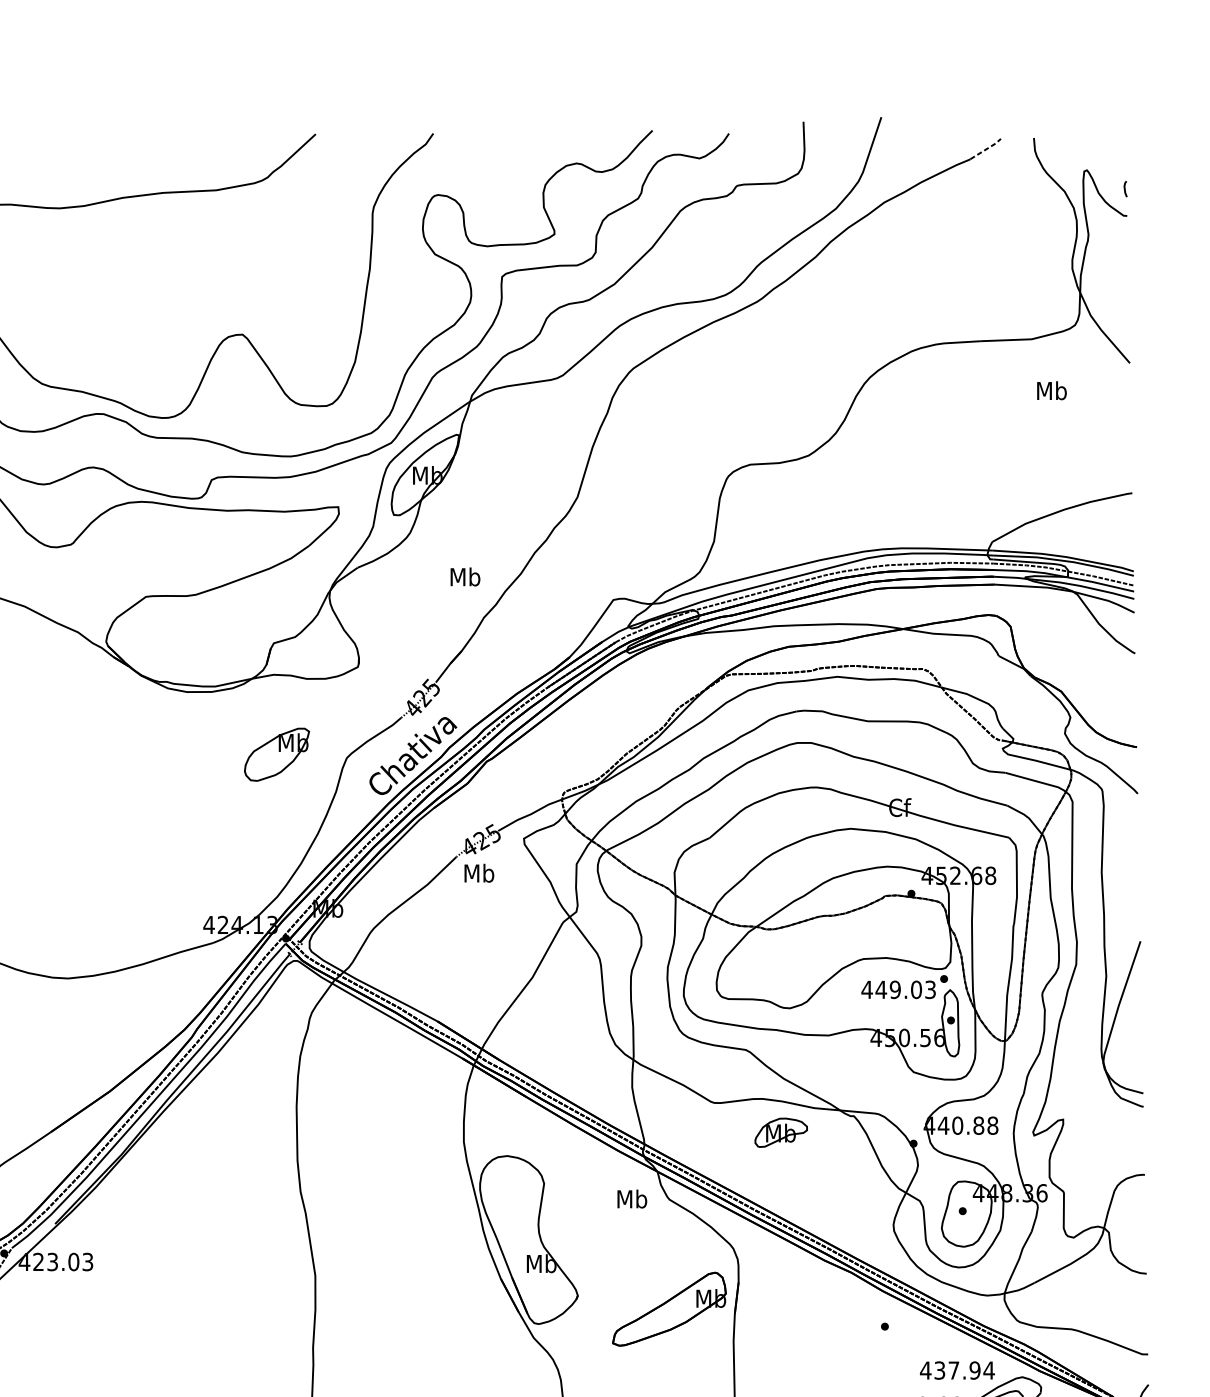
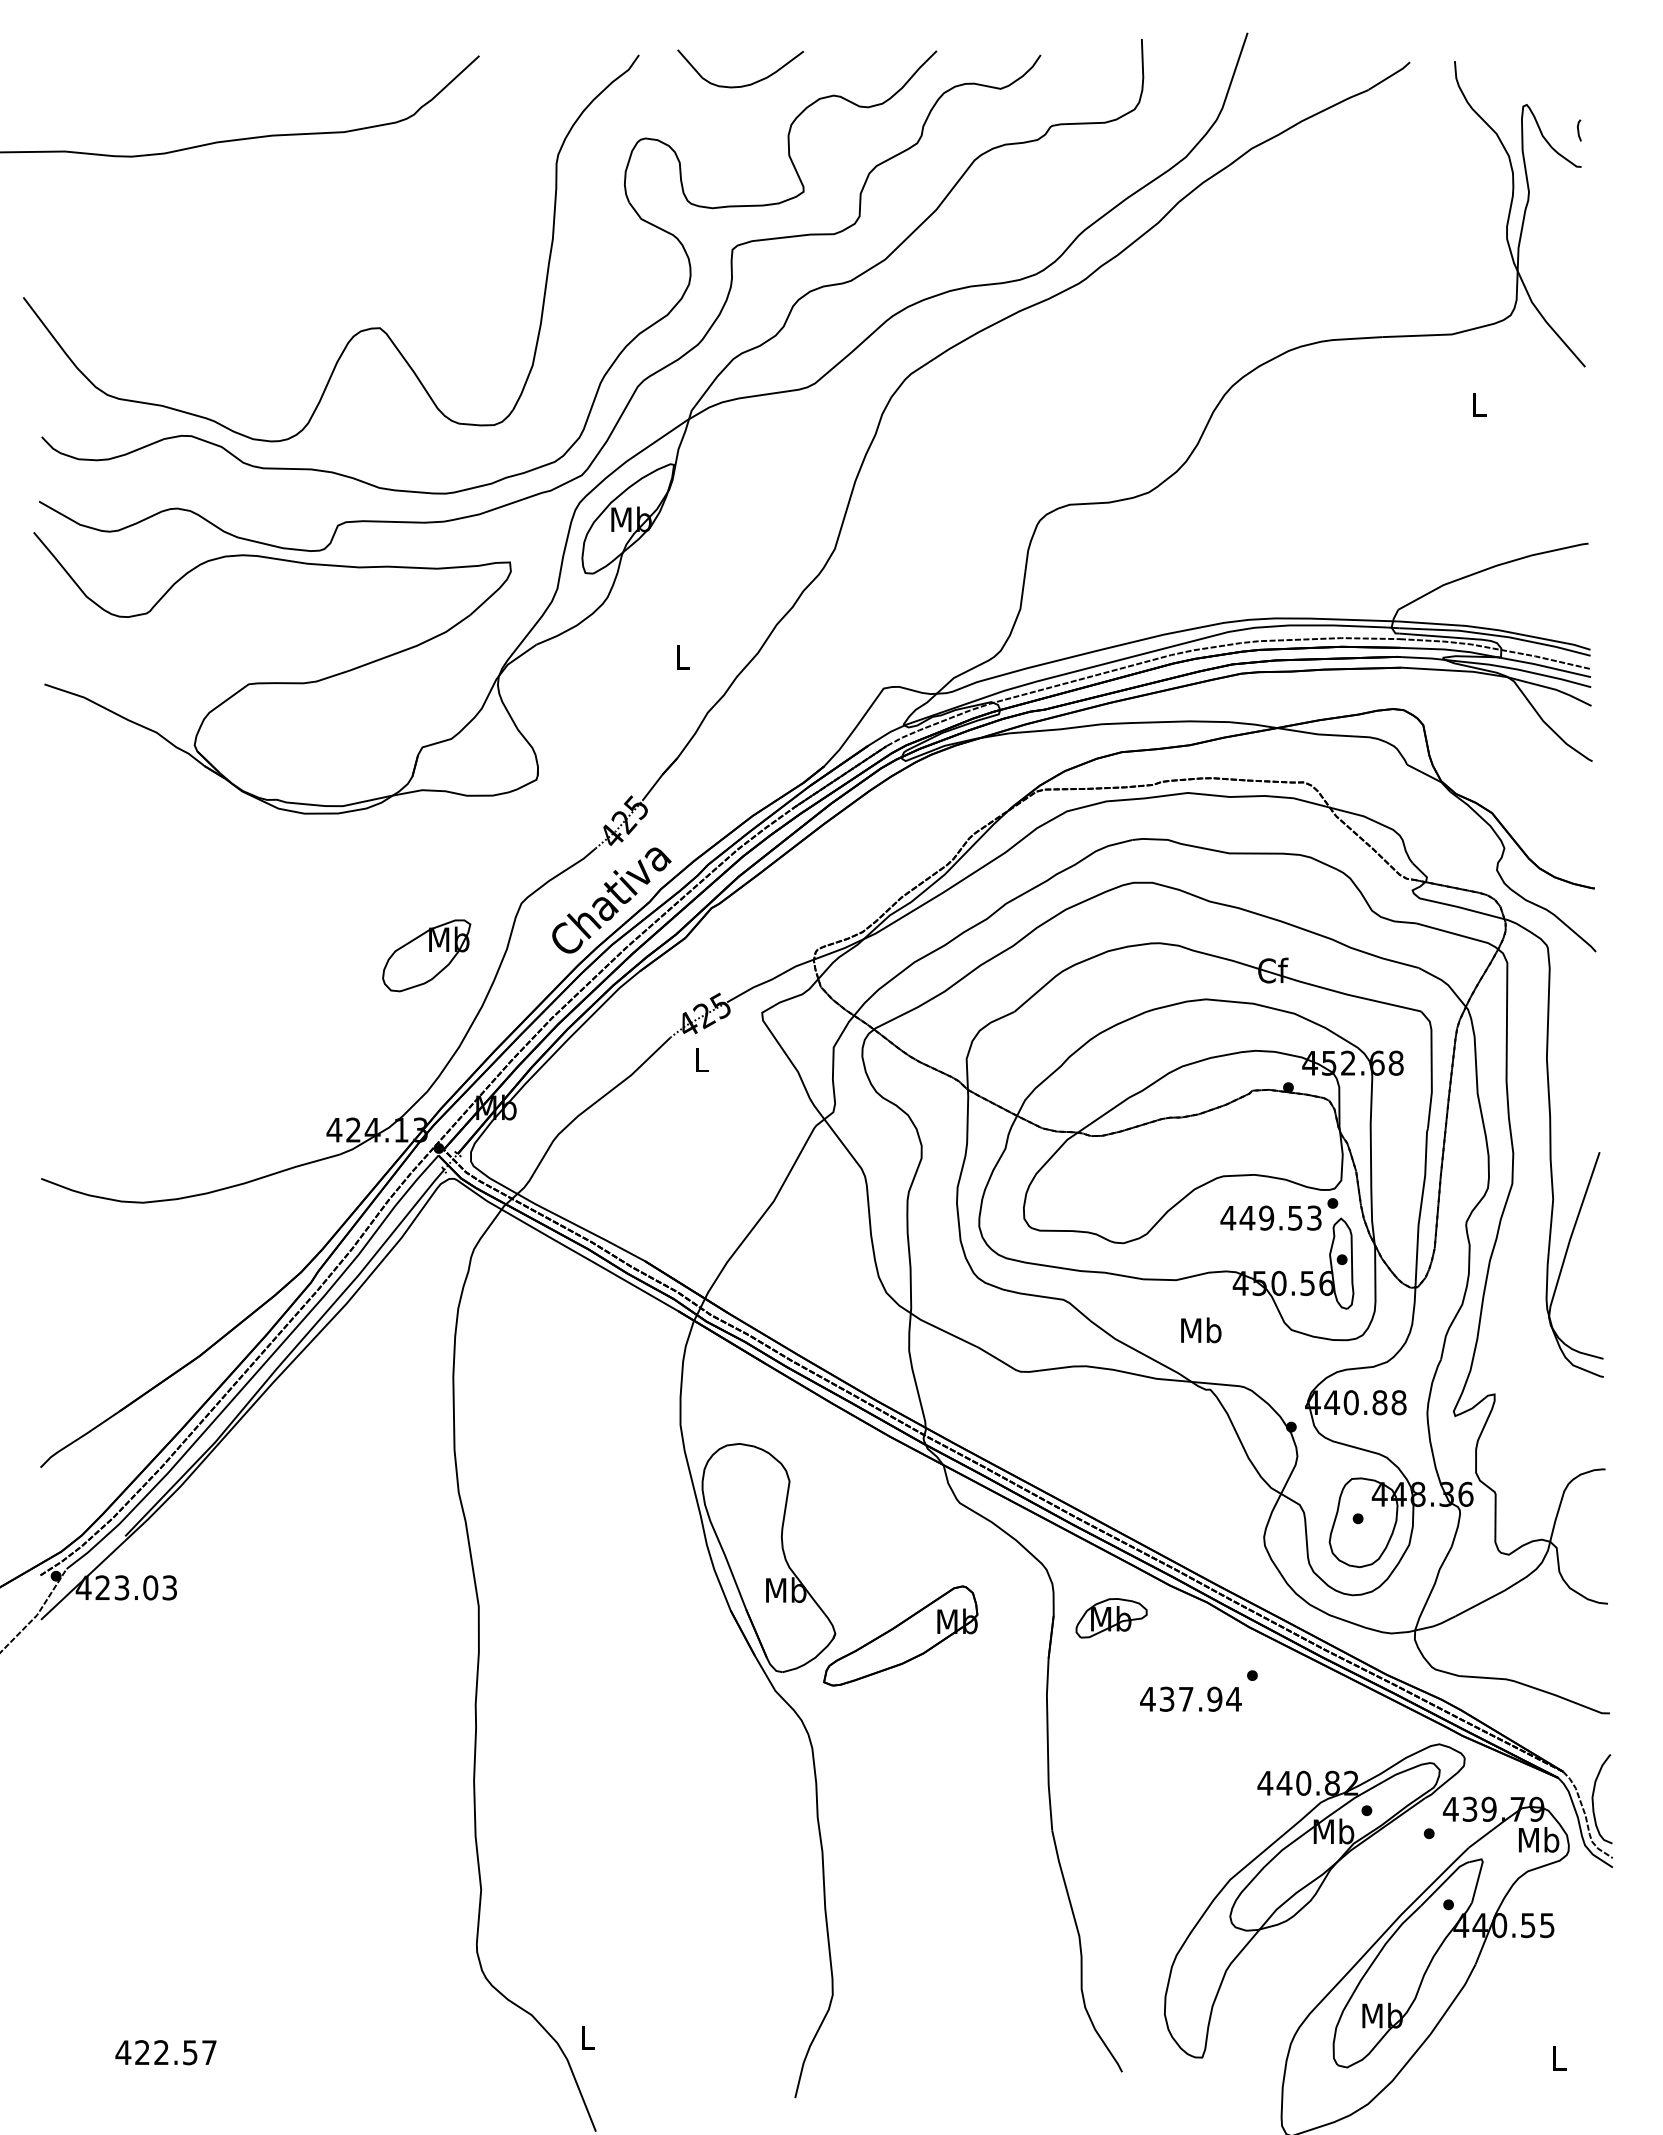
line: (986, 149) -> (1390, 76), dashed -> solid
curve: (511, 155) -> (745, 84), added
text: (1052, 390) -> (1479, 404), Mb -> L
text: (465, 577) -> (682, 657), Mb -> L
part: (276, 754) -> (426, 955), moved
text: (479, 873) -> (701, 1059), Mb -> L
text: (915, 989) -> (1294, 1217), 449.03 -> 449.53
part: (781, 1132) -> (1111, 1618), moved
text: (632, 1199) -> (1201, 1330), moved
part: (669, 1308) -> (900, 1635), moved
text: (957, 1369) -> (1190, 1698), moved

